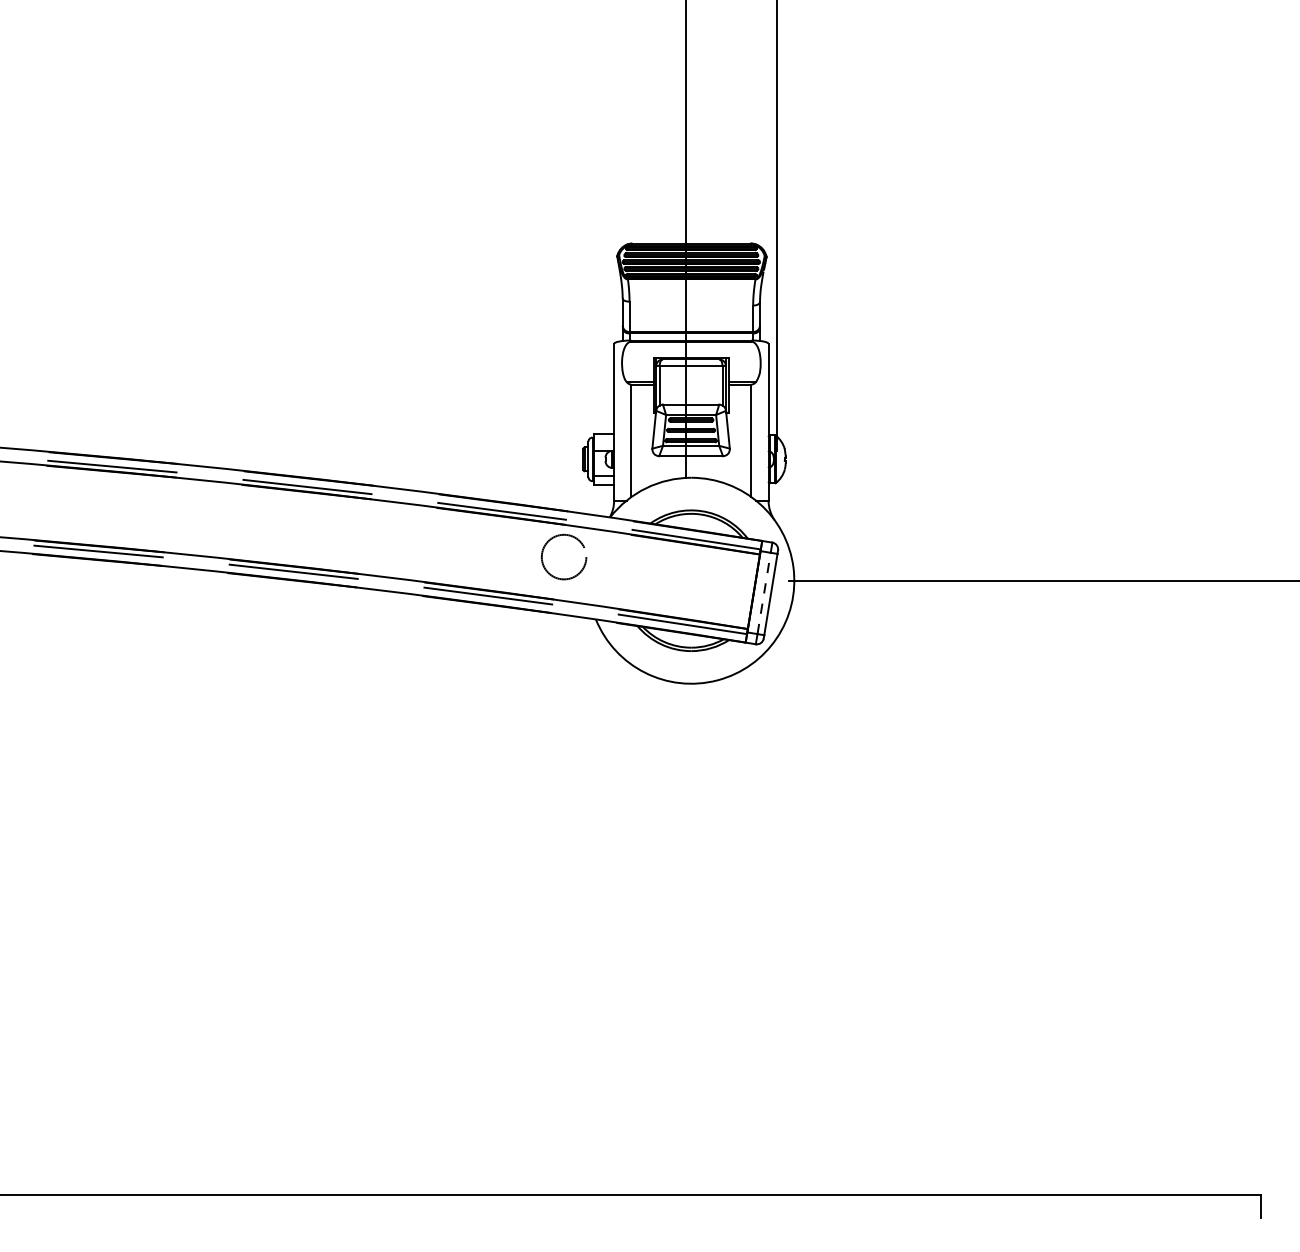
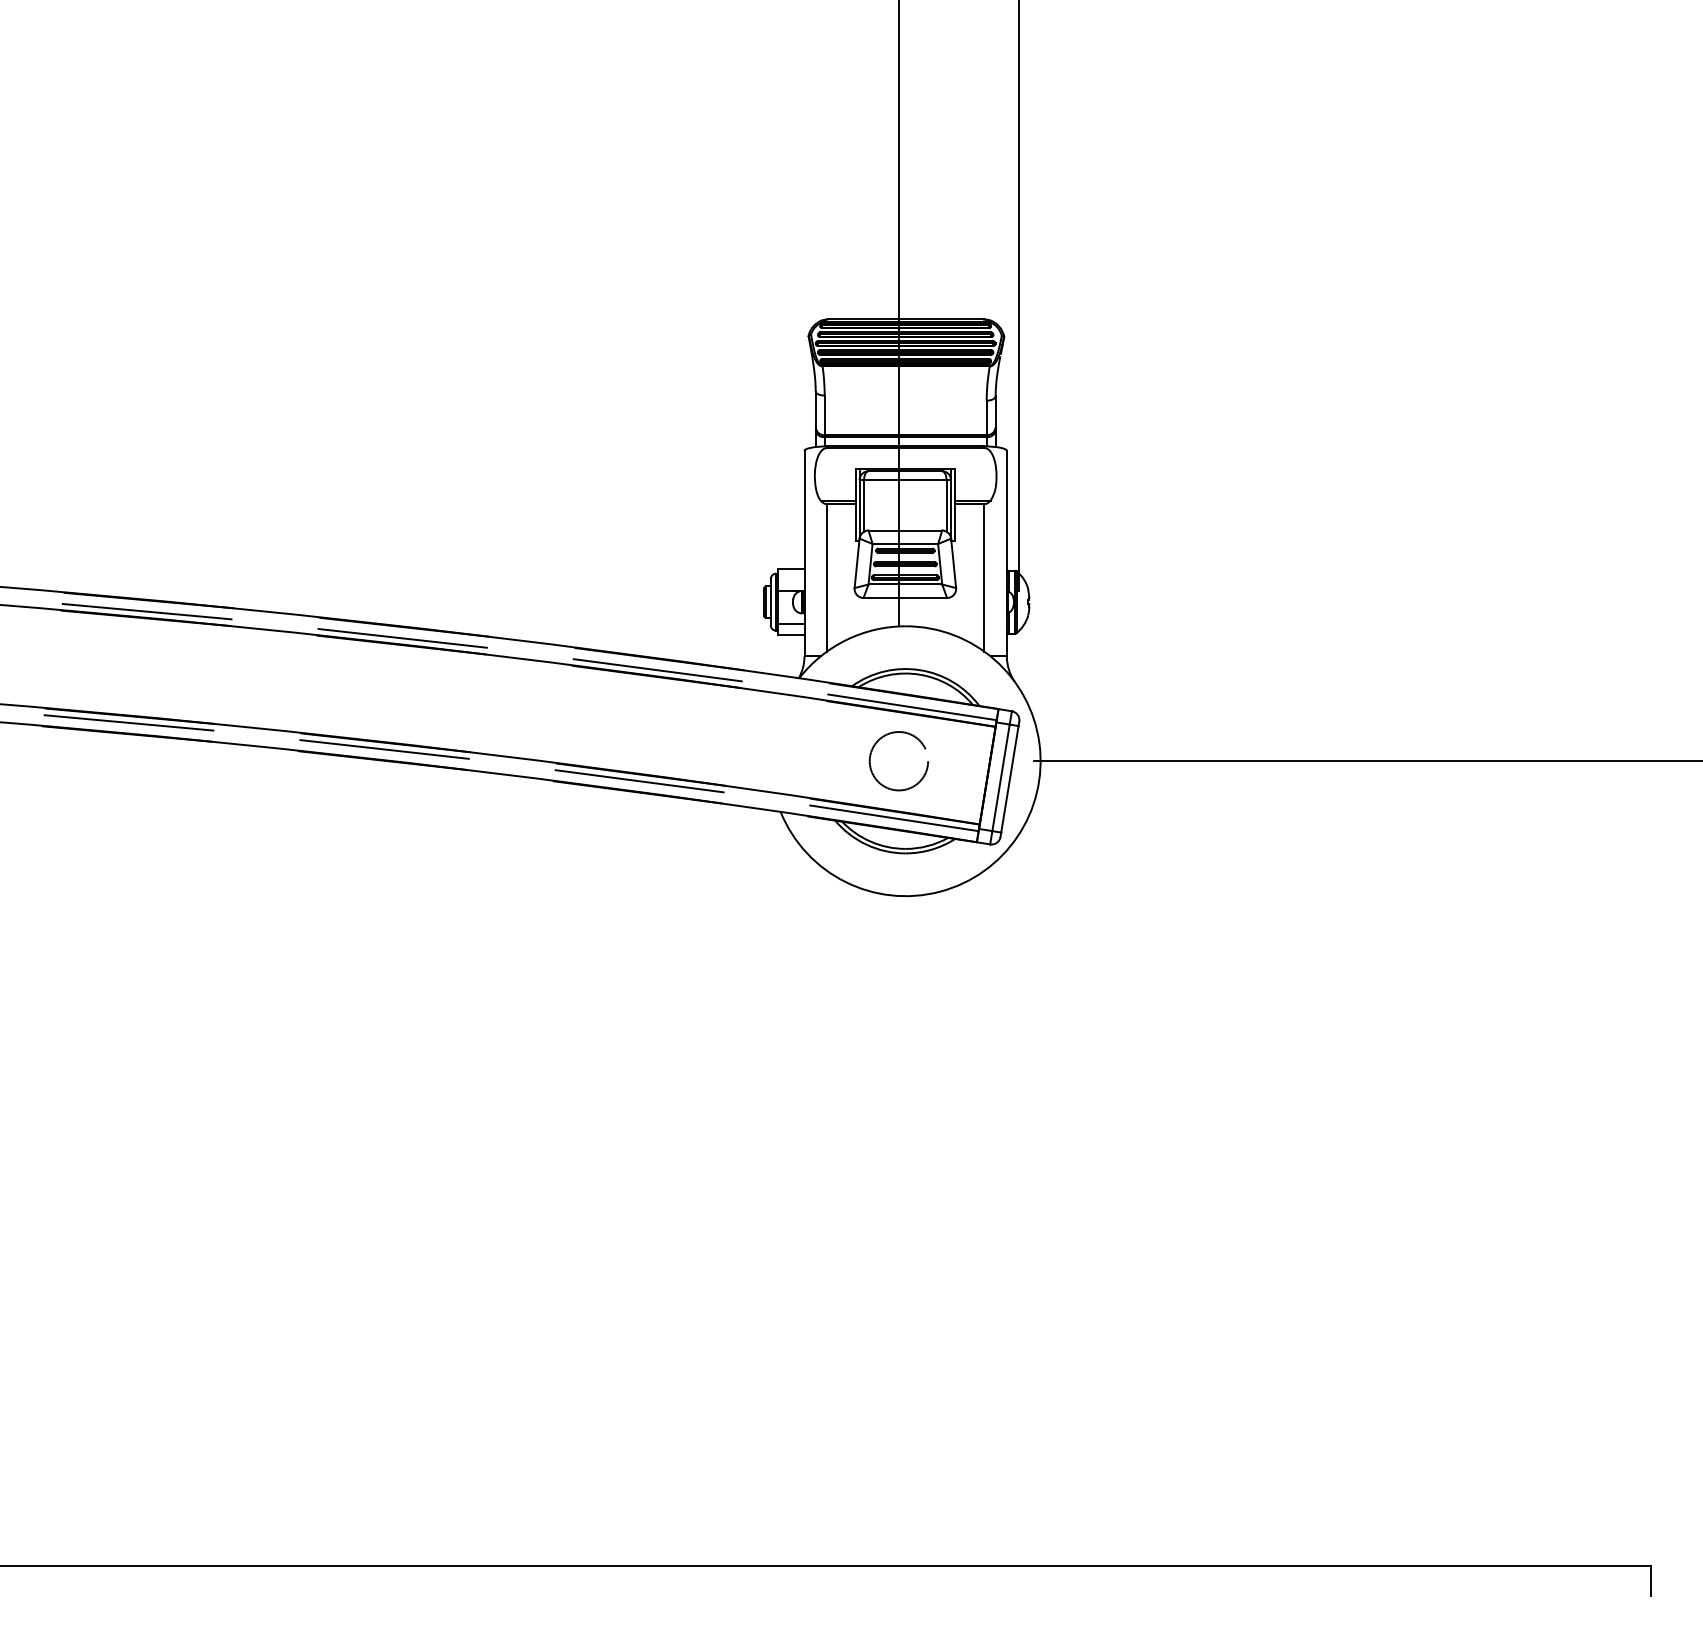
circle: (563, 557) -> (898, 761), moved
line: (764, 593) -> (1001, 777), dashed -> solid

